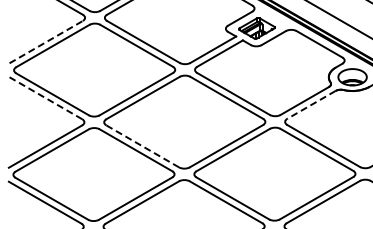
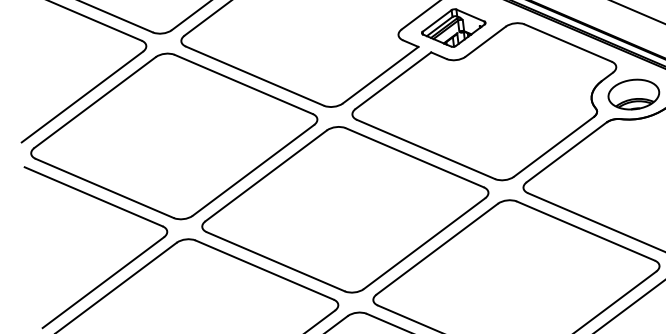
line: (46, 41) -> (82, 95), dashed -> solid
line: (45, 98) -> (93, 197), dashed -> solid
line: (311, 104) -> (566, 151), dashed -> solid
line: (142, 146) -> (275, 262), dashed -> solid

